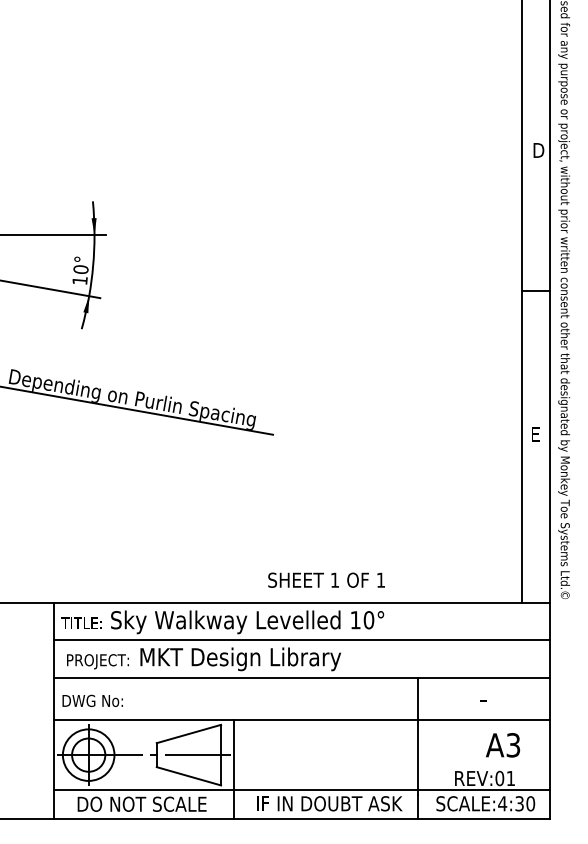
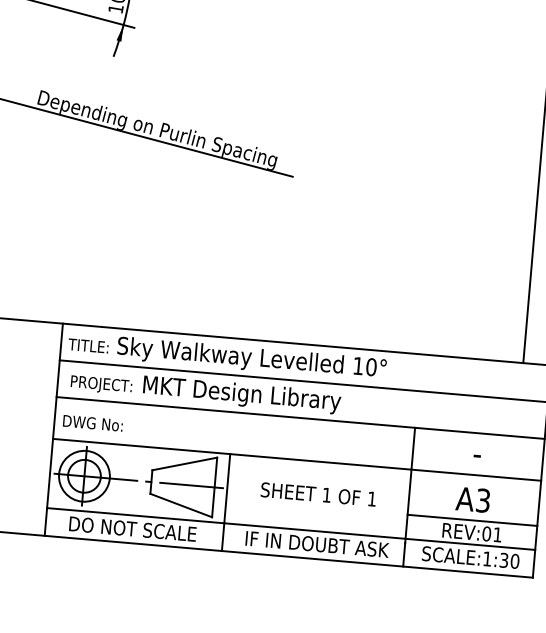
text: (326, 579) -> (318, 493), moved
text: (503, 745) -> (473, 500), moved
line: (484, 766) -> (472, 520), added
text: (502, 803) -> (487, 558), SCALE:4:30 -> SCALE:1:30

